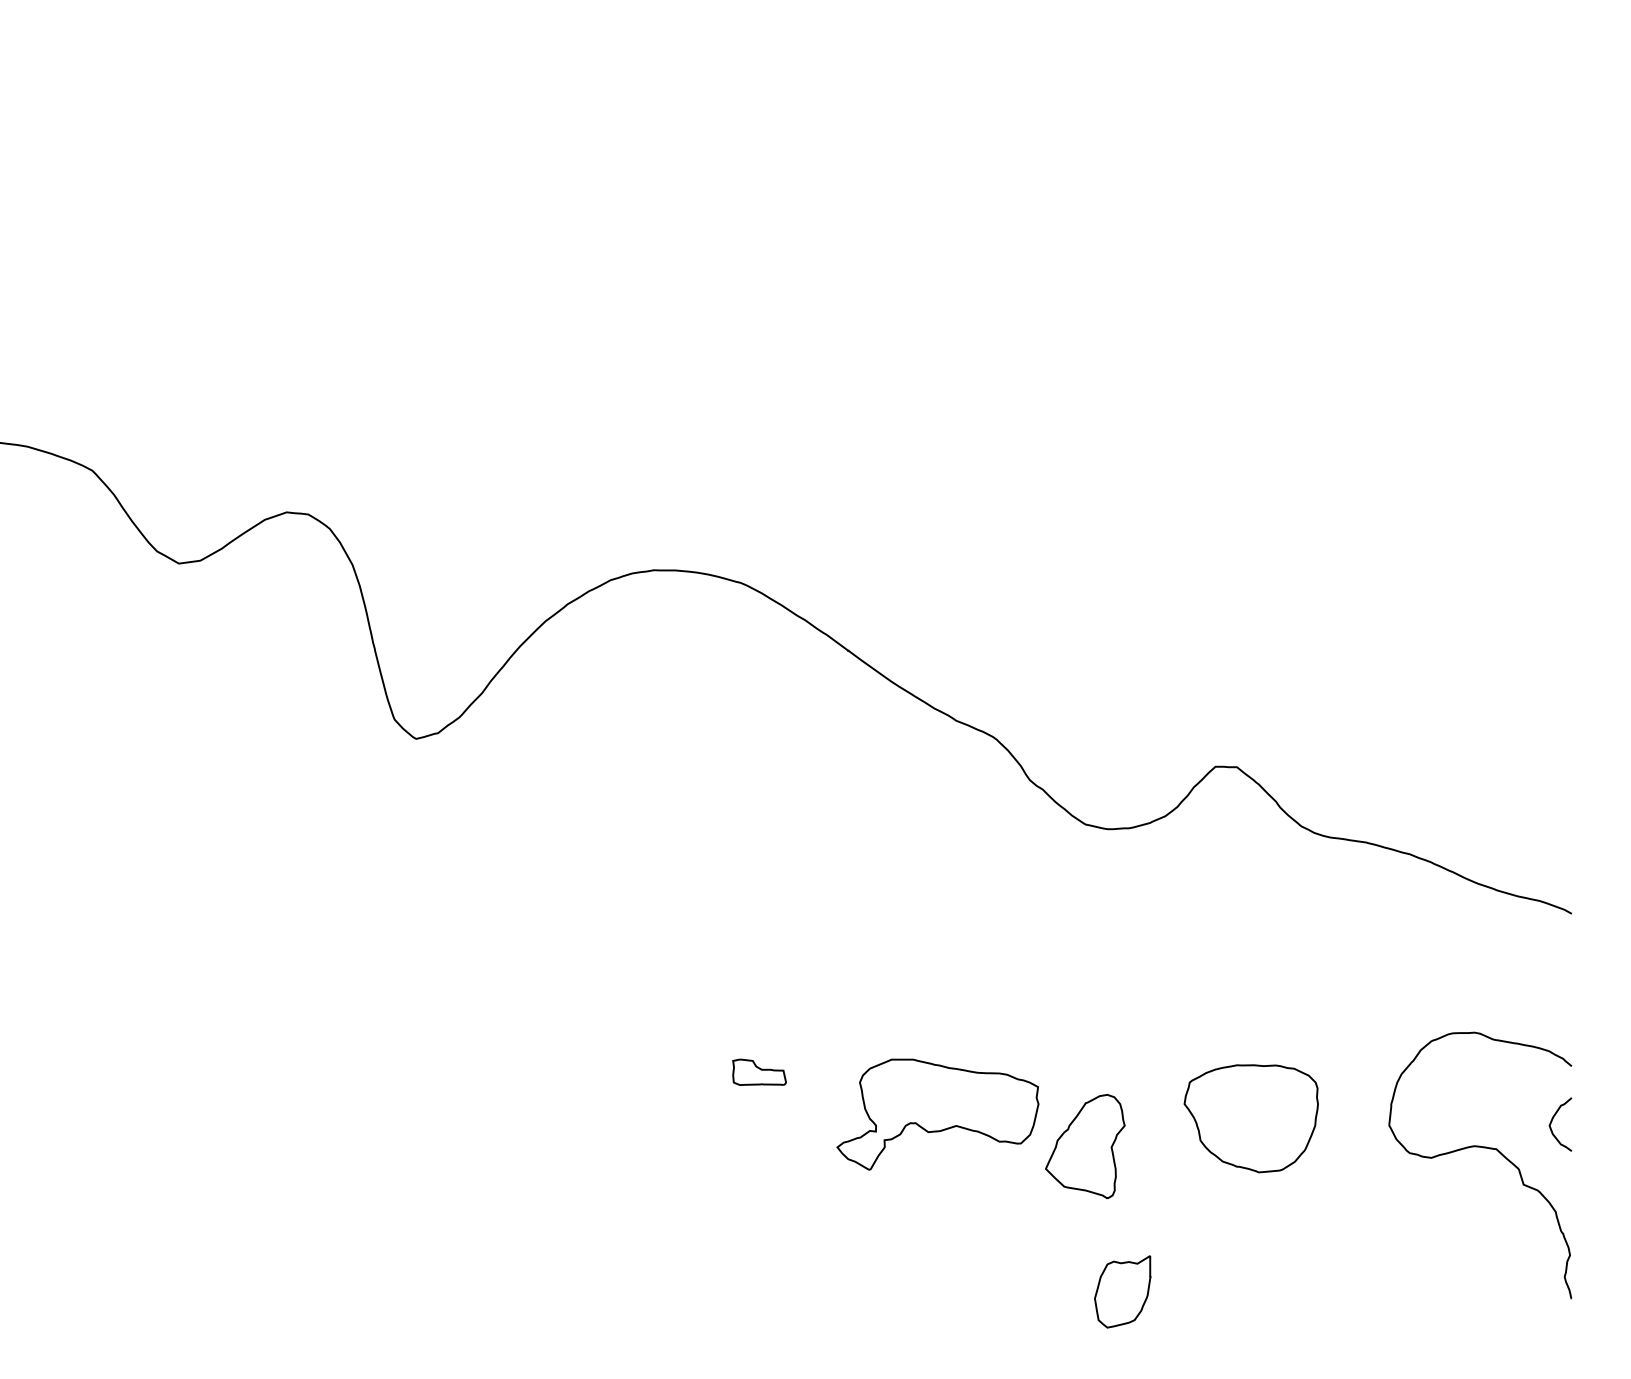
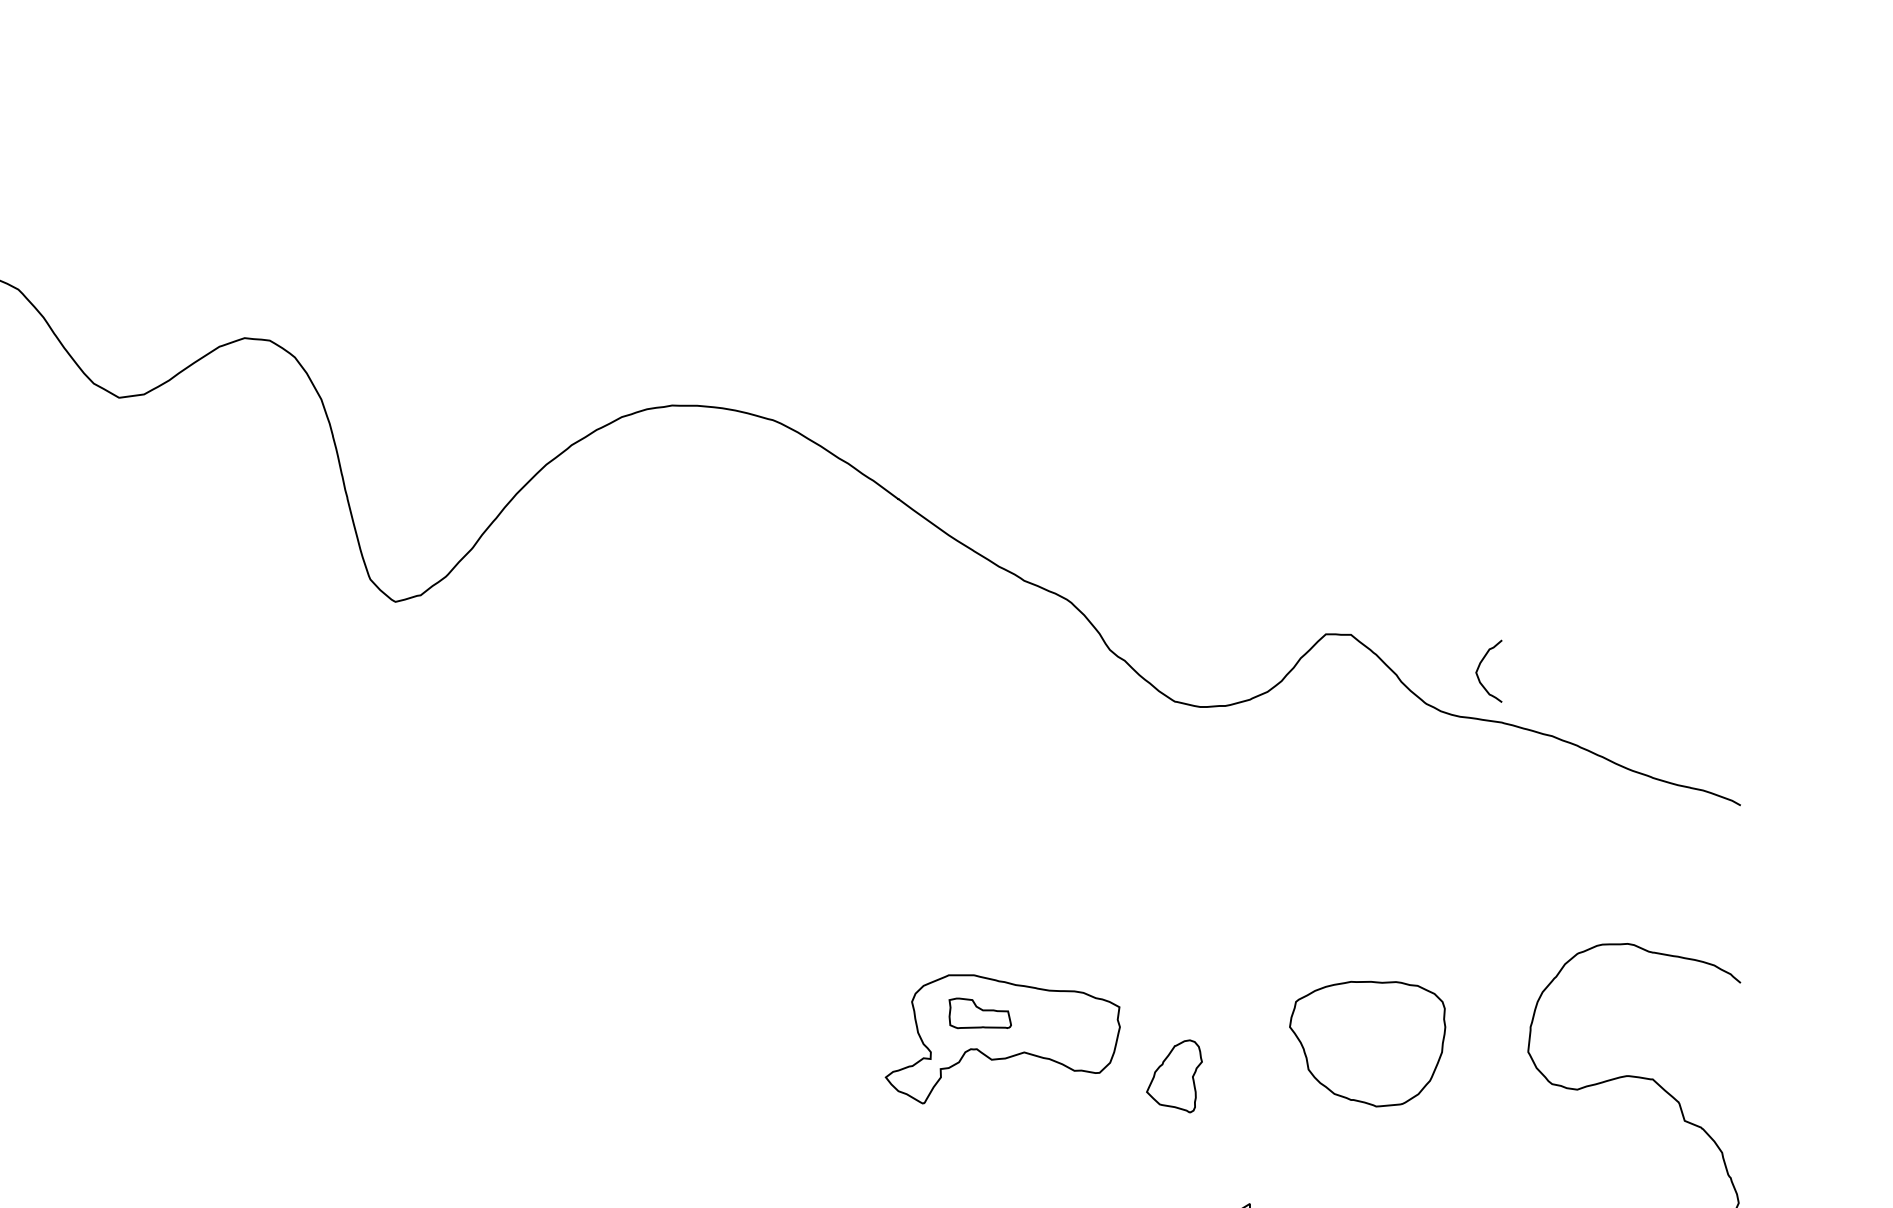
part: (759, 1071) -> (980, 1012), moved
curve: (1552, 1121) -> (1479, 667), moved
part: (1085, 1146) -> (1174, 1076), size x0.6

